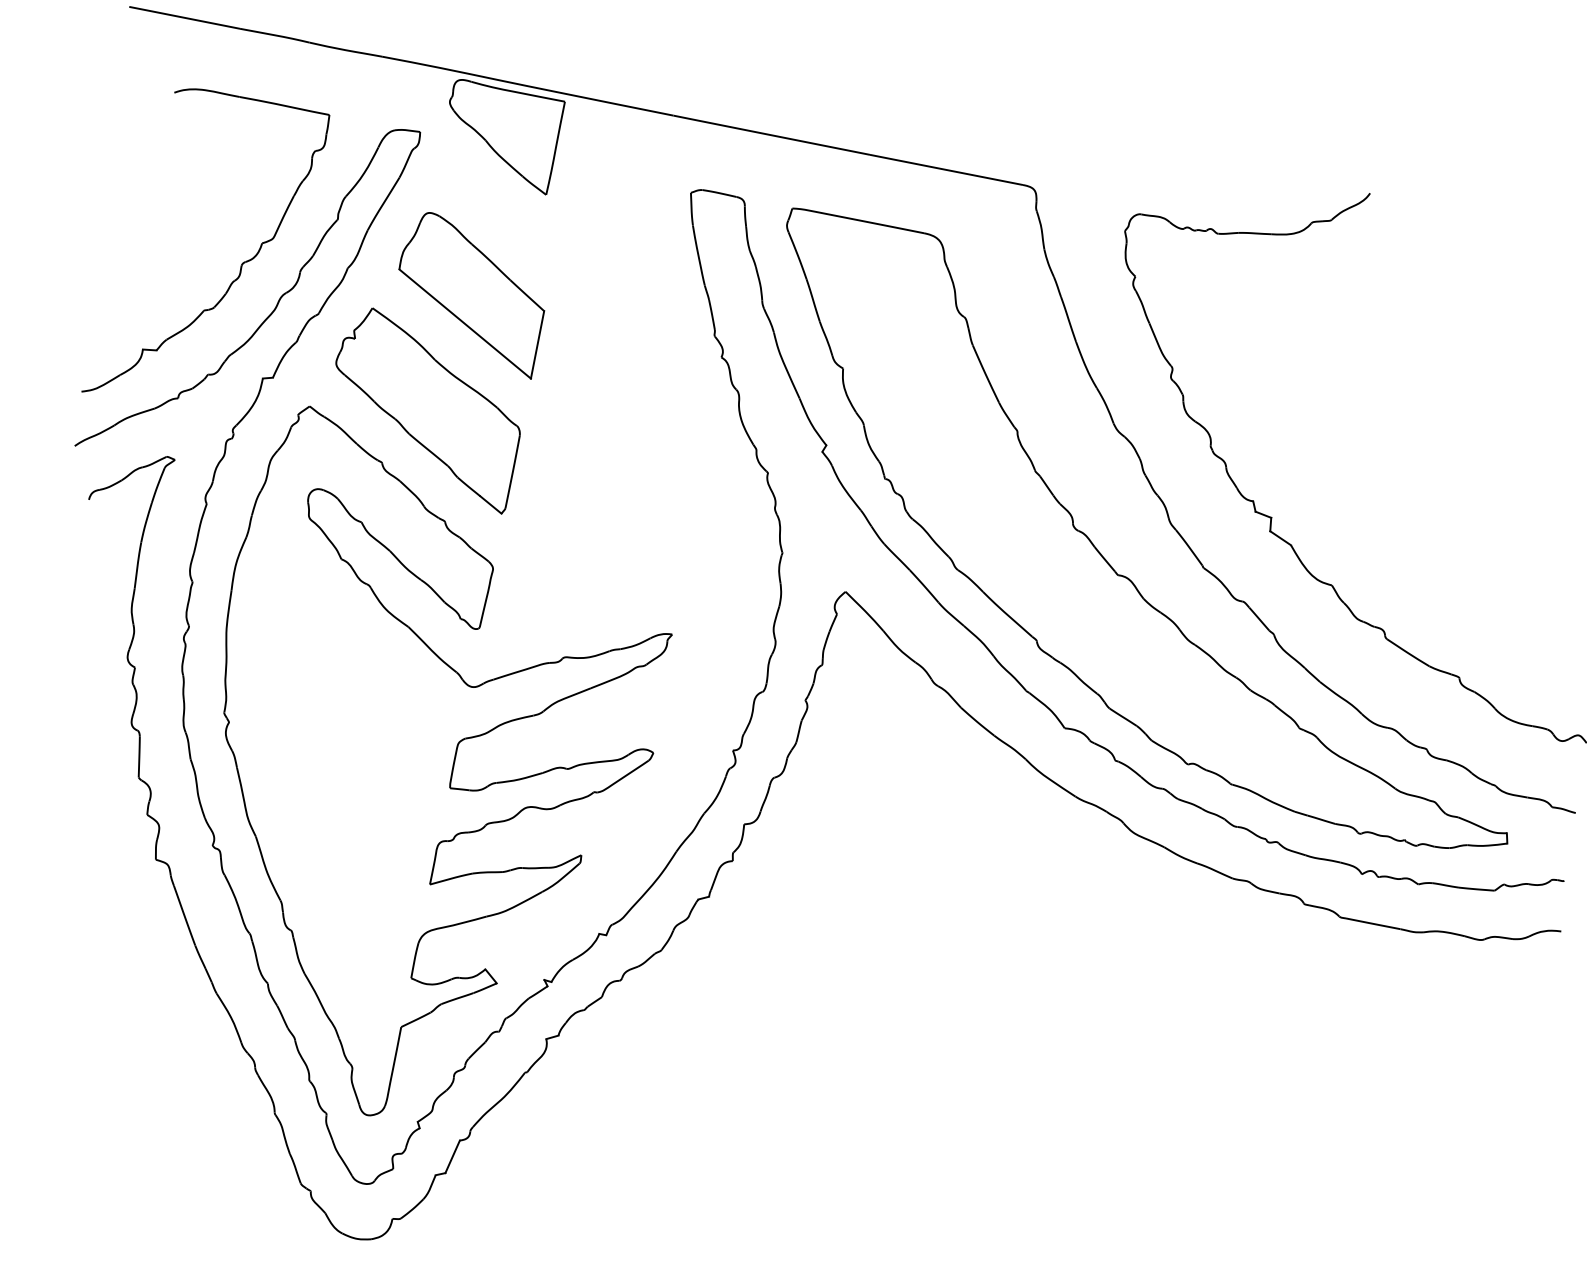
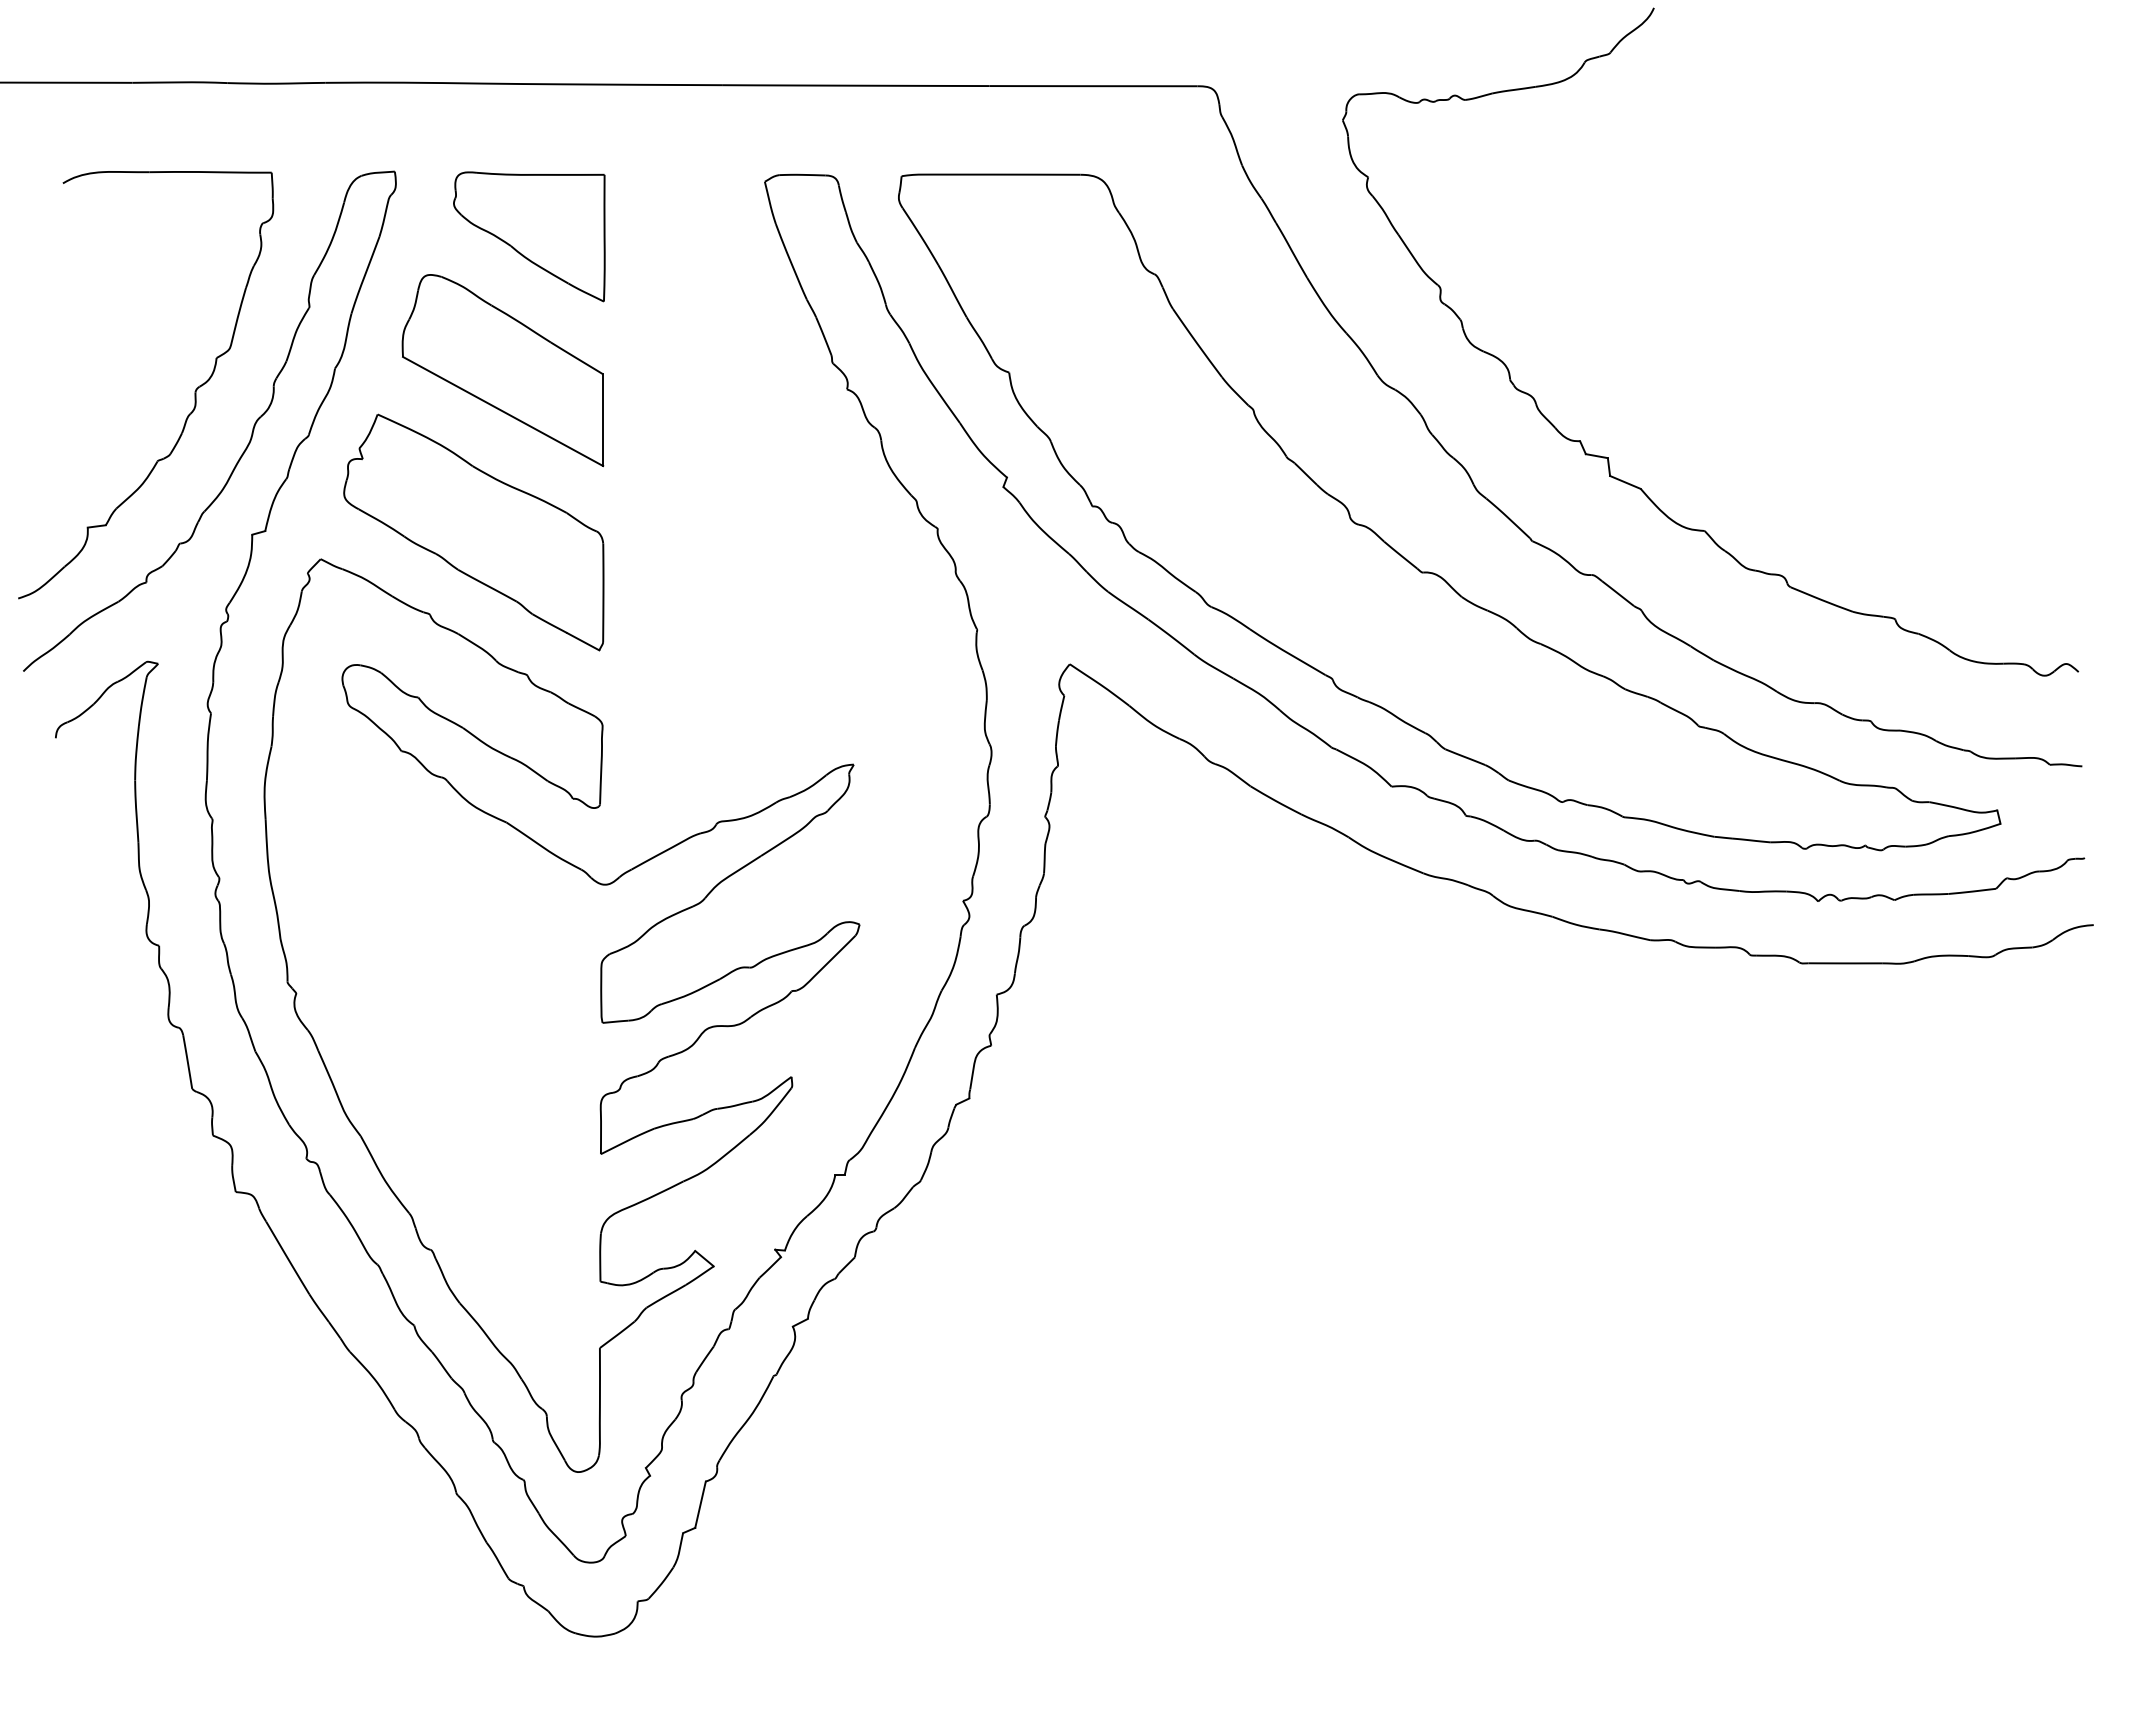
part: (500, 136) -> (529, 236), moved

